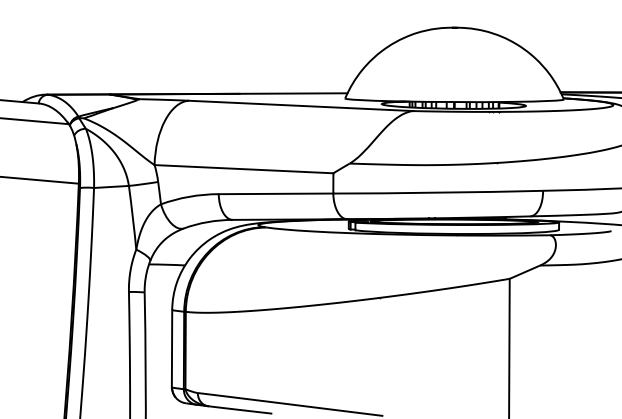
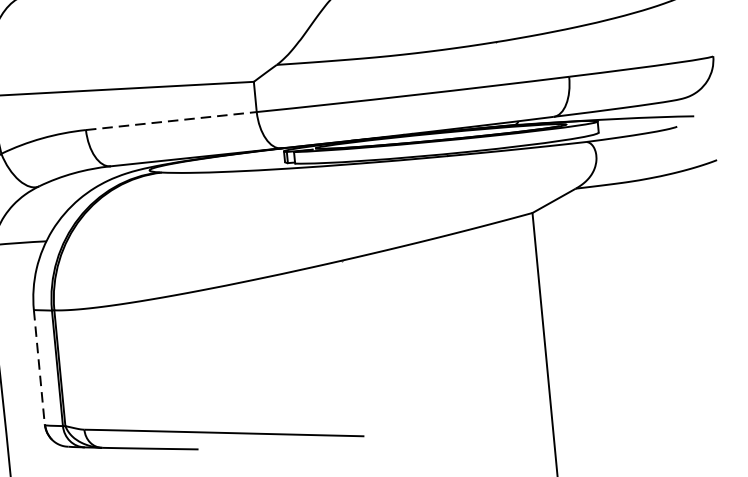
line: (276, 193) -> (172, 120), solid -> dashed
line: (172, 349) -> (40, 368), solid -> dashed

